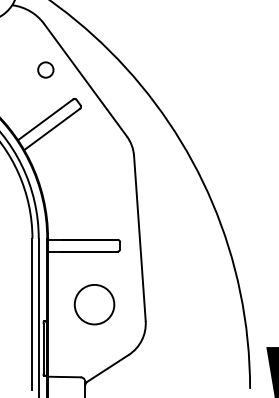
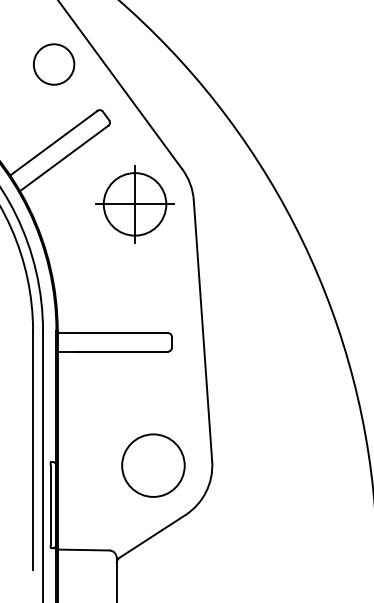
circle: (45, 69) -> (53, 63), size x1.67
part: (96, 158) -> (134, 204), added
circle: (94, 304) -> (153, 465), moved

